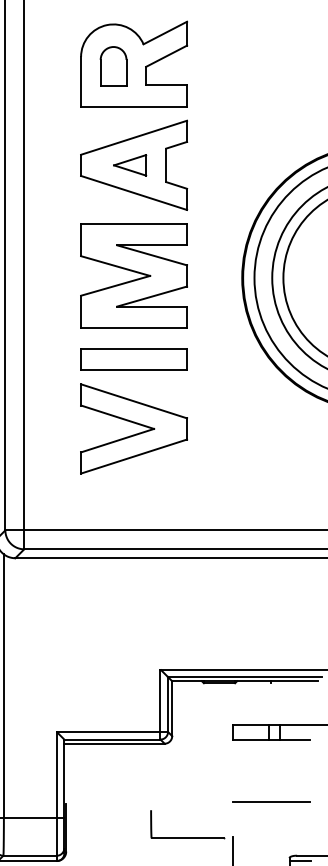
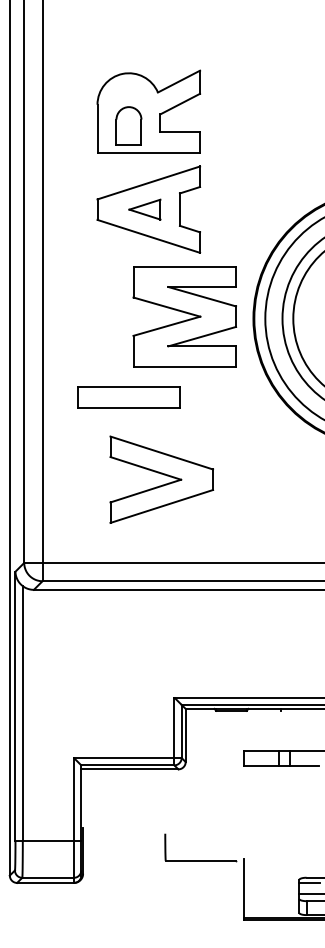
part: (113, 66) -> (128, 125), moved
part: (133, 275) -> (184, 316), moved
part: (133, 359) -> (128, 397), moved
part: (133, 428) -> (161, 479), moved
line: (271, 802) -> (281, 826), removed

